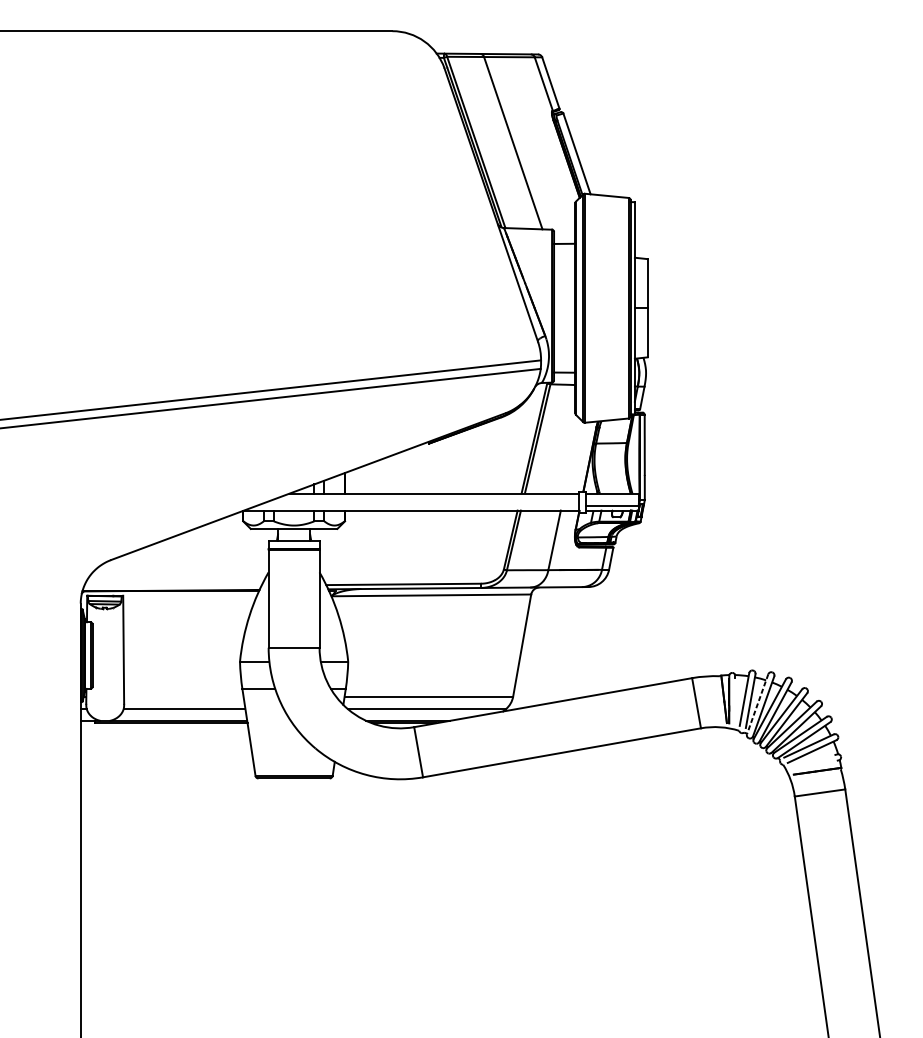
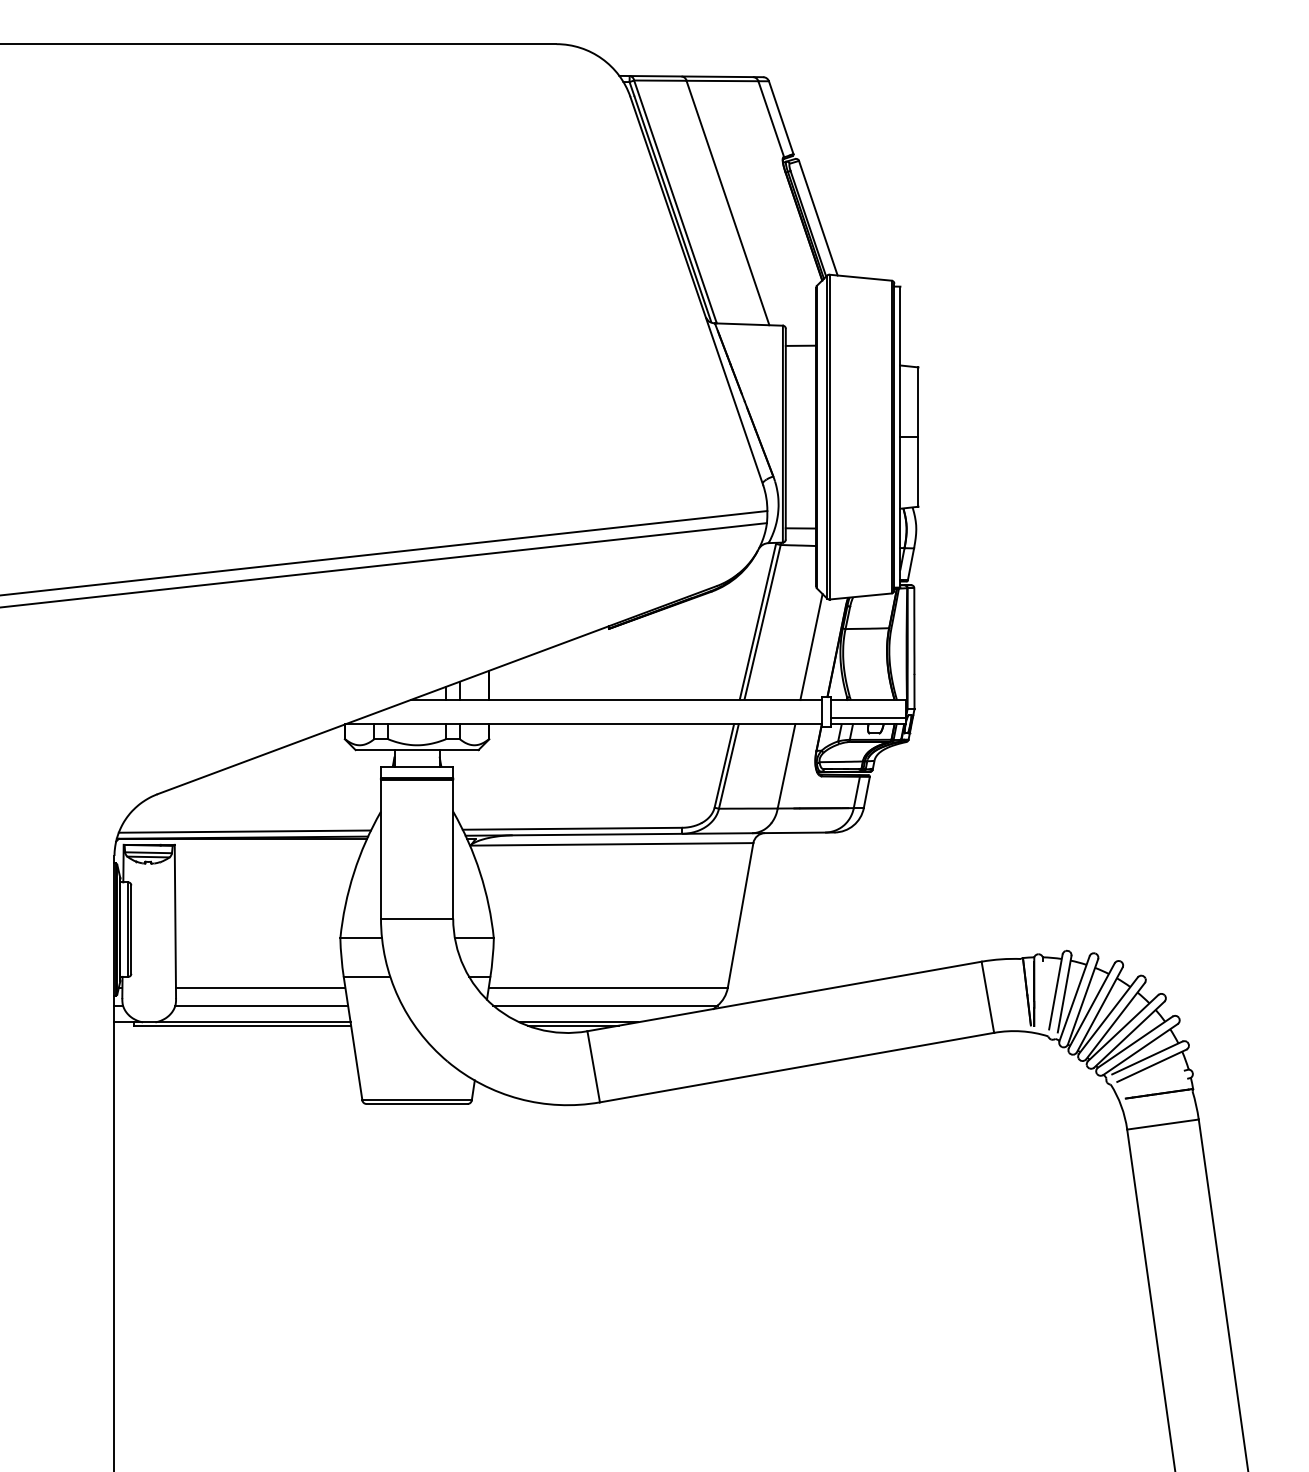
line: (572, 456) -> (811, 647), added
line: (172, 586) -> (244, 831), added
line: (183, 696) -> (260, 987), added
line: (757, 704) -> (1074, 999), dashed -> solid

